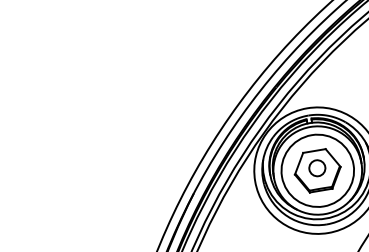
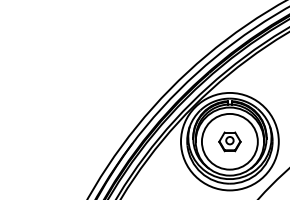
part: (317, 170) -> (229, 141), size x0.6

